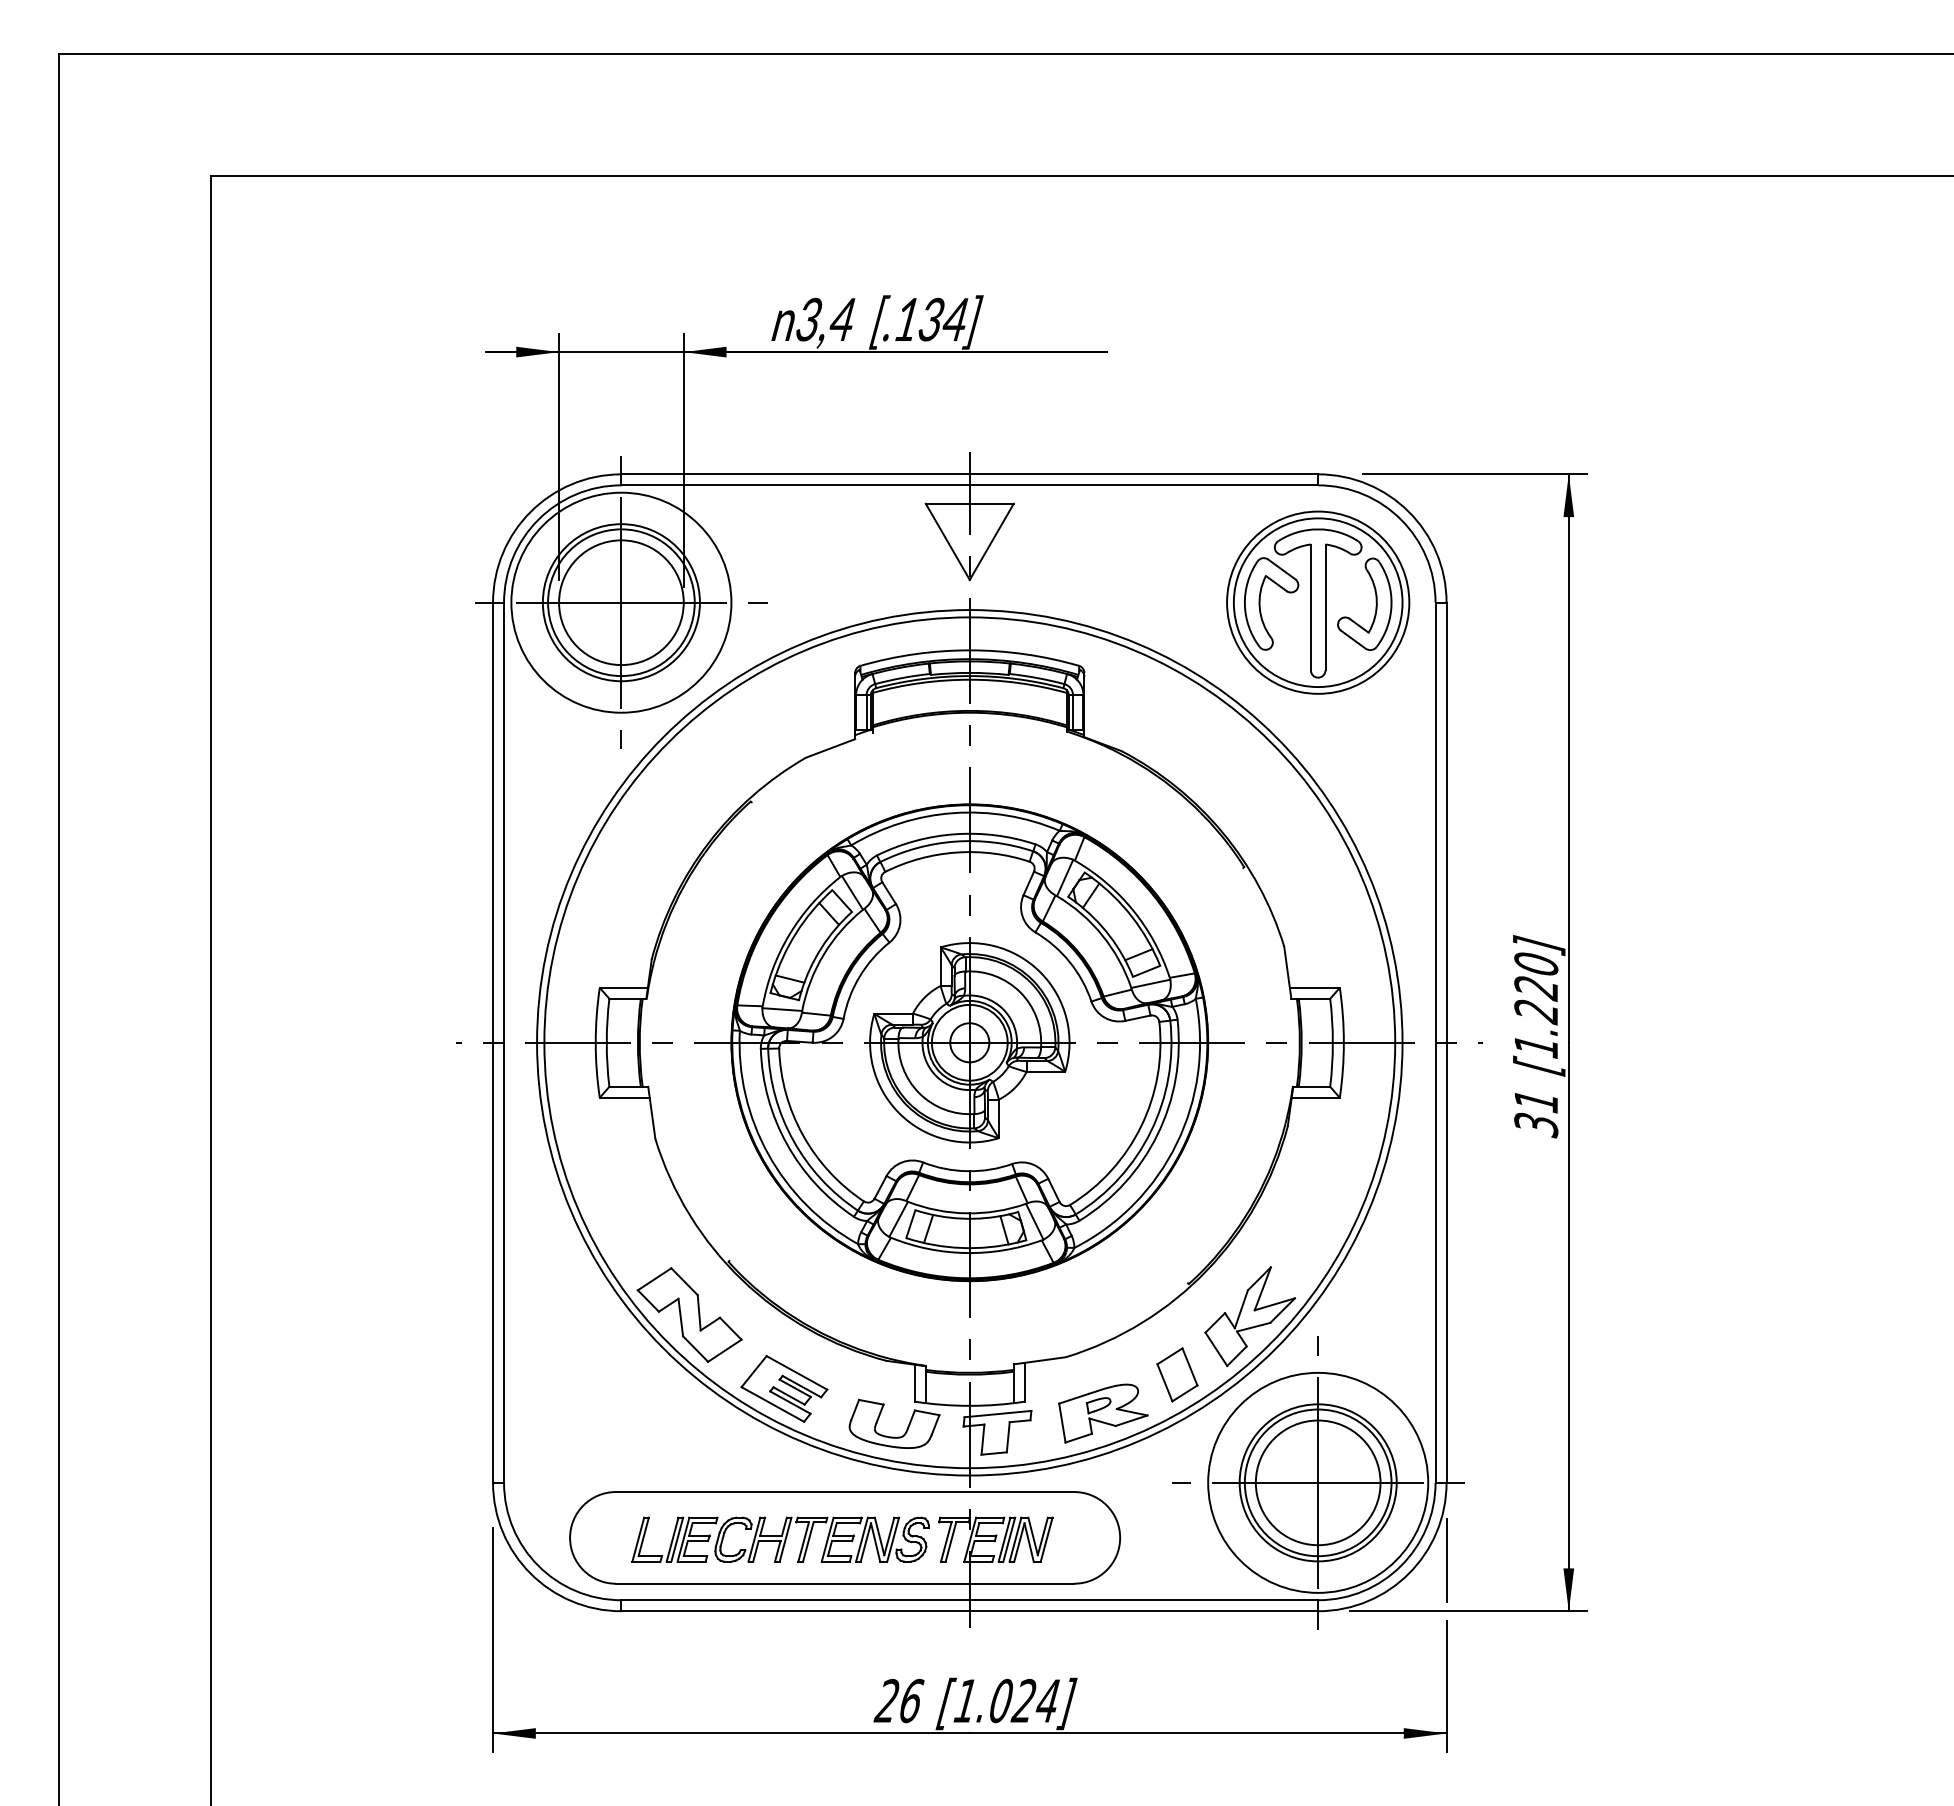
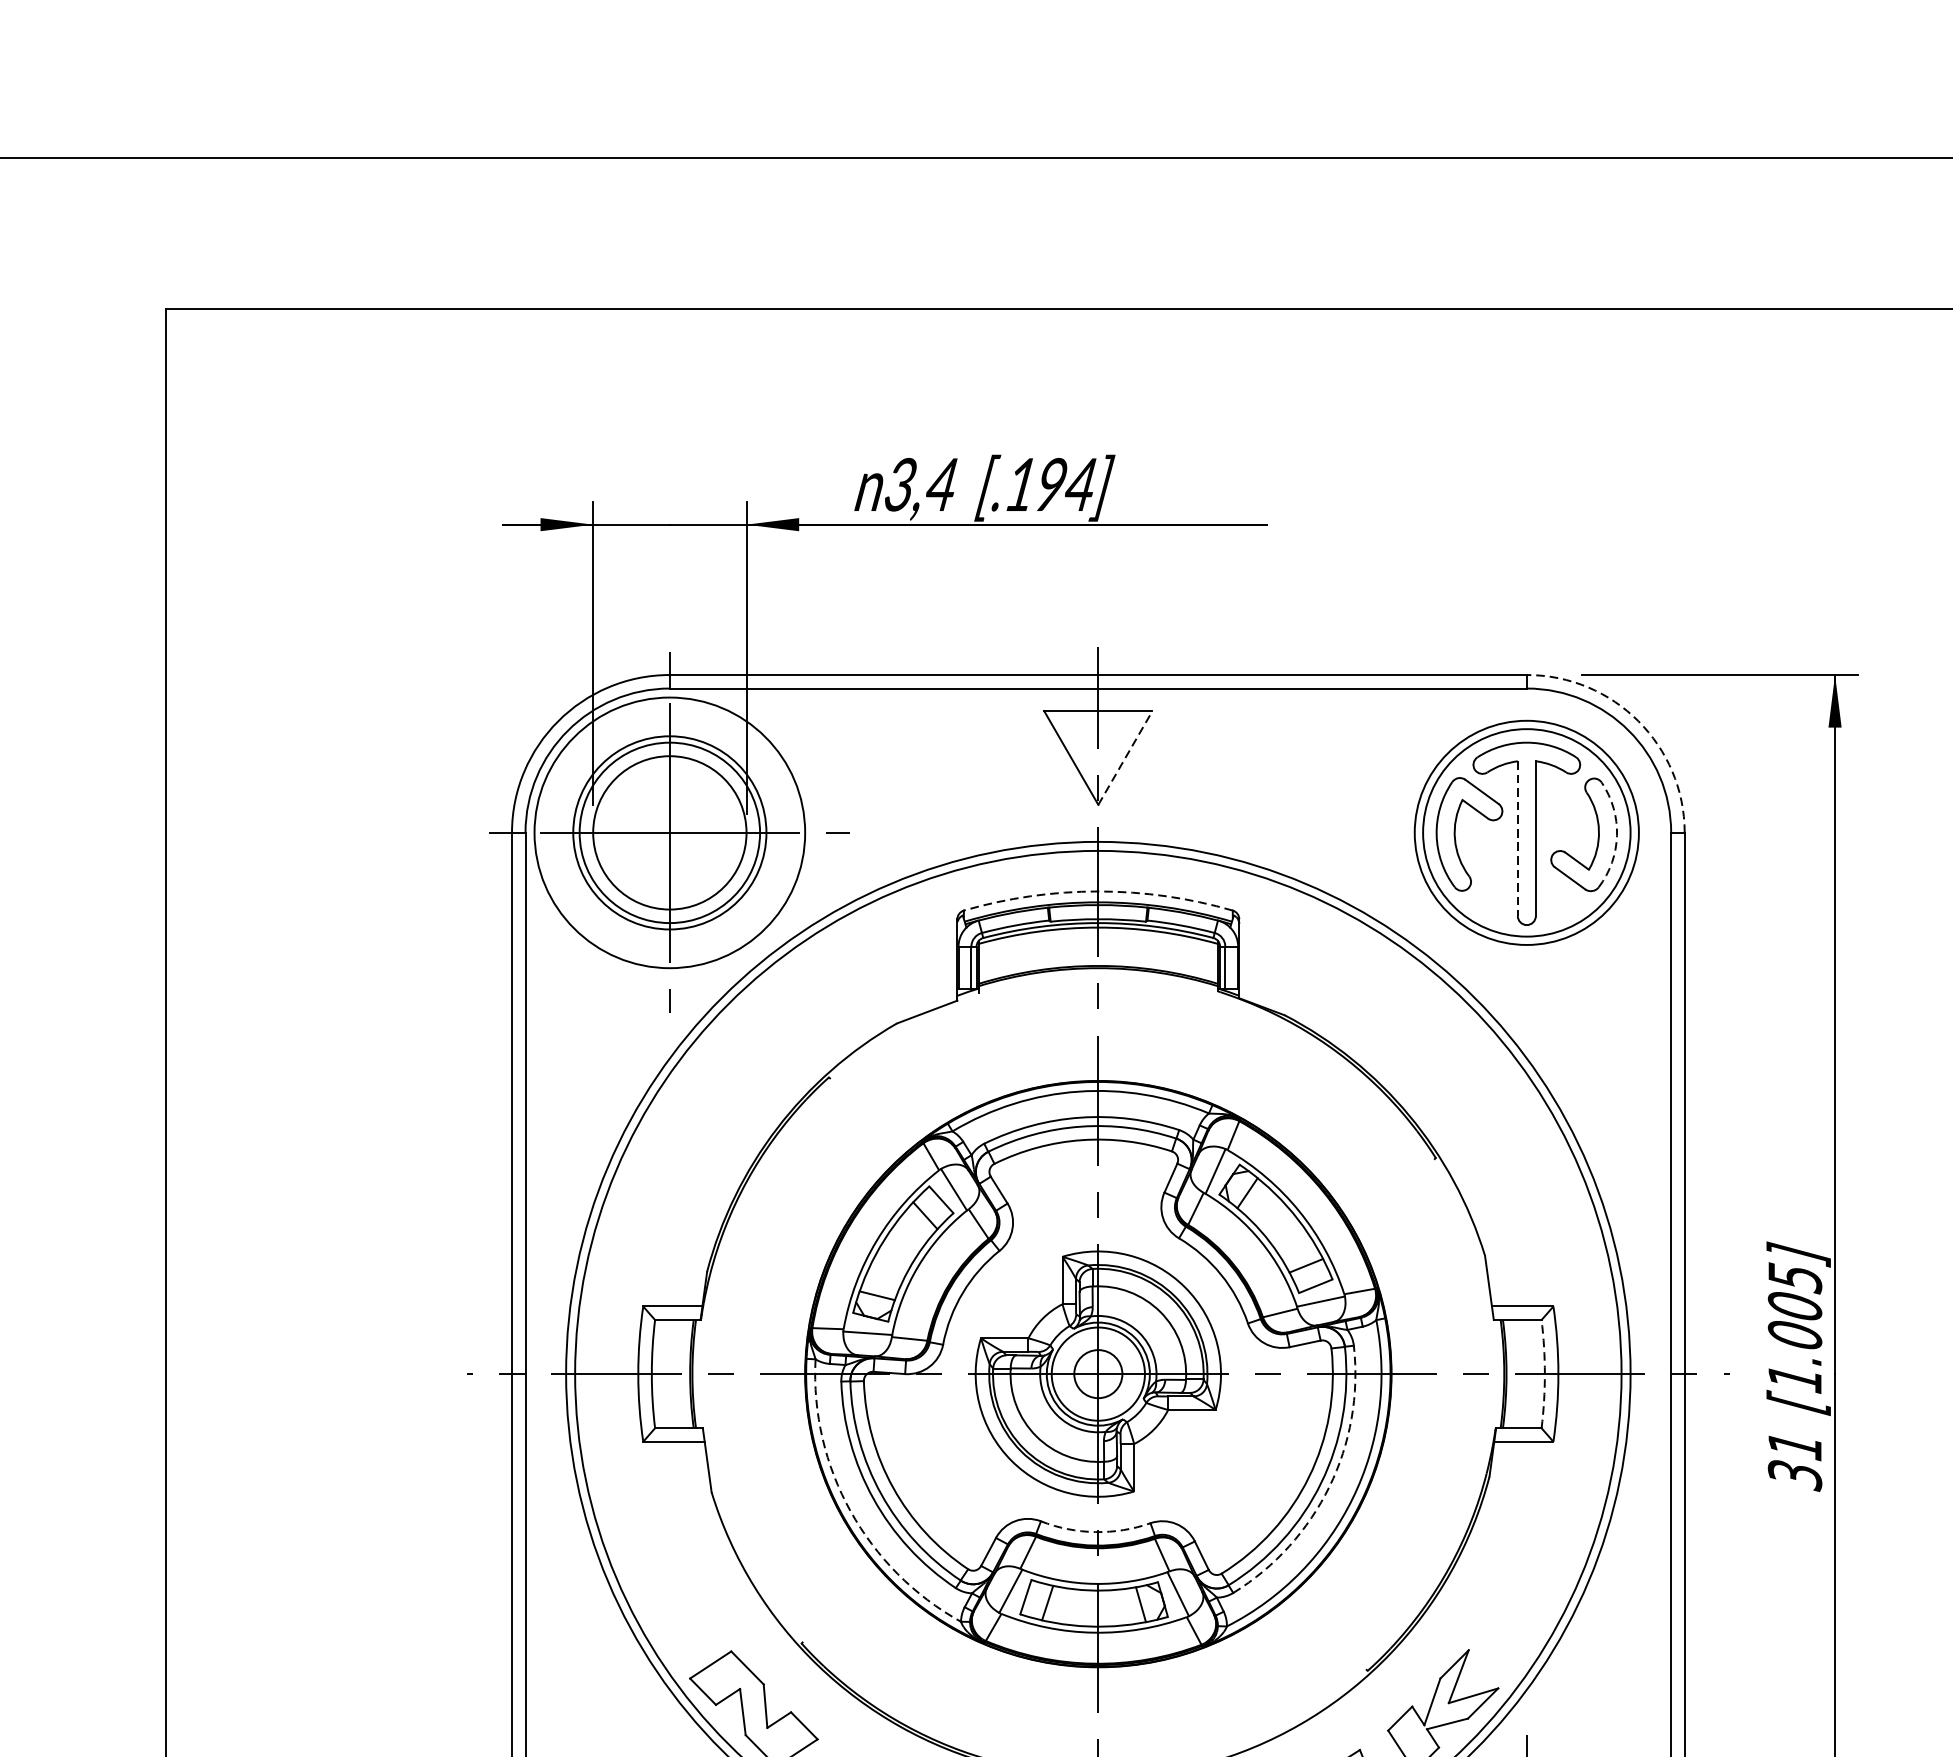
text: (931, 319) -> (1051, 484), [.134] -> [.194]
arc: (1408, 511) -> (1637, 720), solid -> dashed
line: (992, 541) -> (1126, 757), solid -> dashed
arc: (1391, 604) -> (1616, 835), solid -> dashed
line: (1310, 607) -> (1517, 838), solid -> dashed
arc: (969, 650) -> (1097, 891), solid -> dashed
text: (1536, 988) -> (1795, 1307), [1.220] -> [1.005]
arc: (1332, 1042) -> (1544, 1373), solid -> dashed
arc: (1157, 1134) -> (1329, 1486), solid -> dashed
arc: (768, 1154) -> (850, 1511), solid -> dashed
arc: (967, 1171) -> (1095, 1532), solid -> dashed

